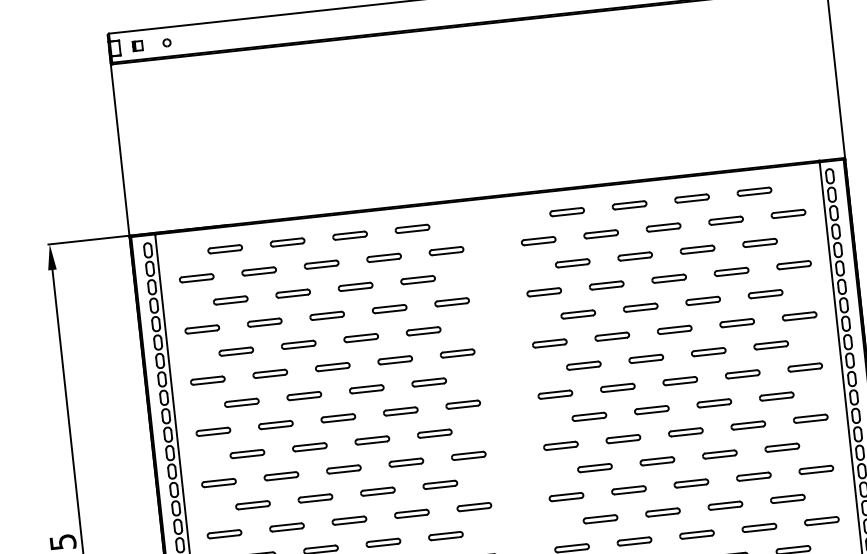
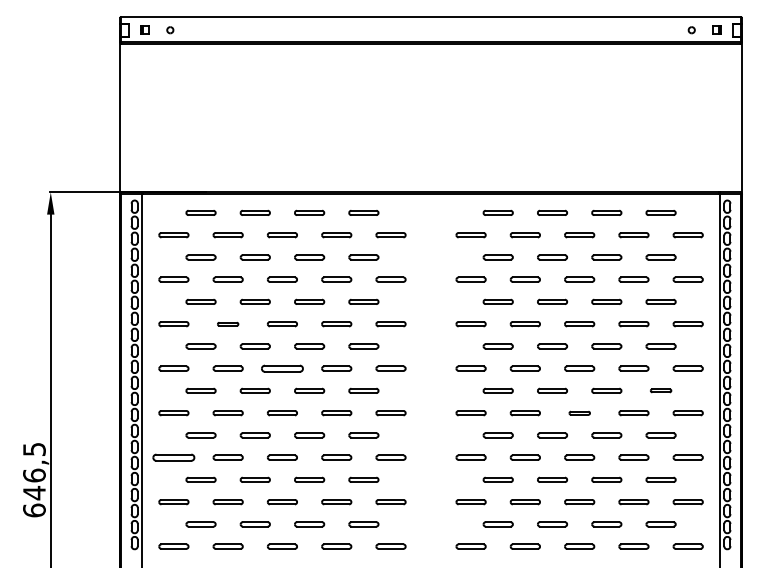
part: (269, 374) -> (227, 324), size x0.7
part: (776, 396) -> (660, 390), size x0.7
part: (338, 418) -> (282, 368), size x1.4
part: (685, 432) -> (579, 413), size x0.7
part: (224, 534) -> (173, 457), size x1.4

